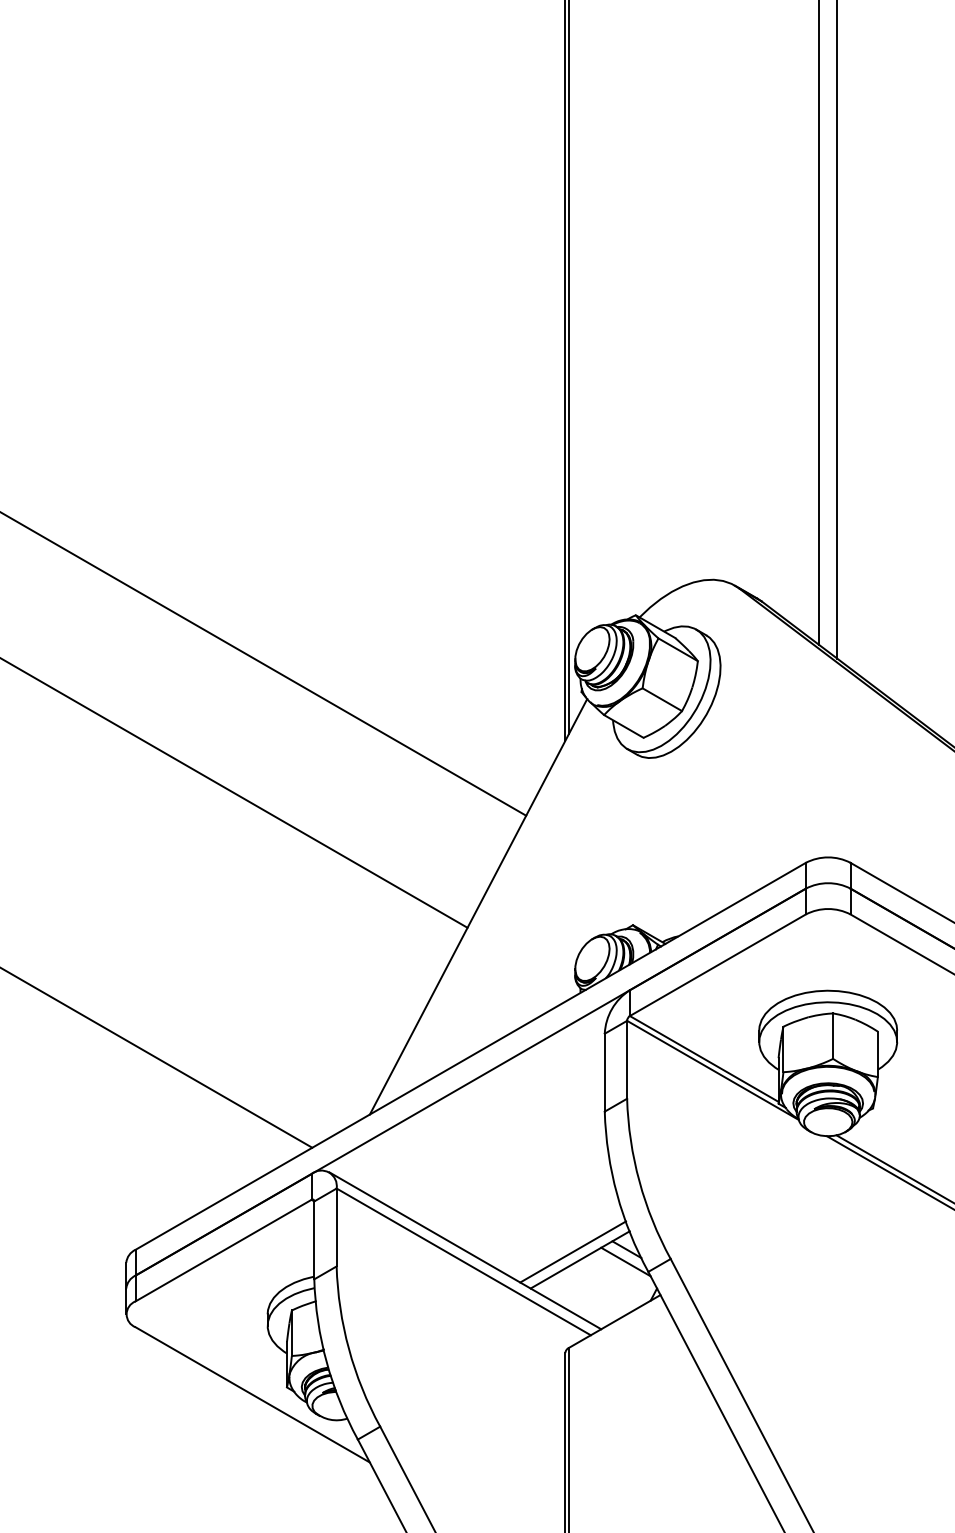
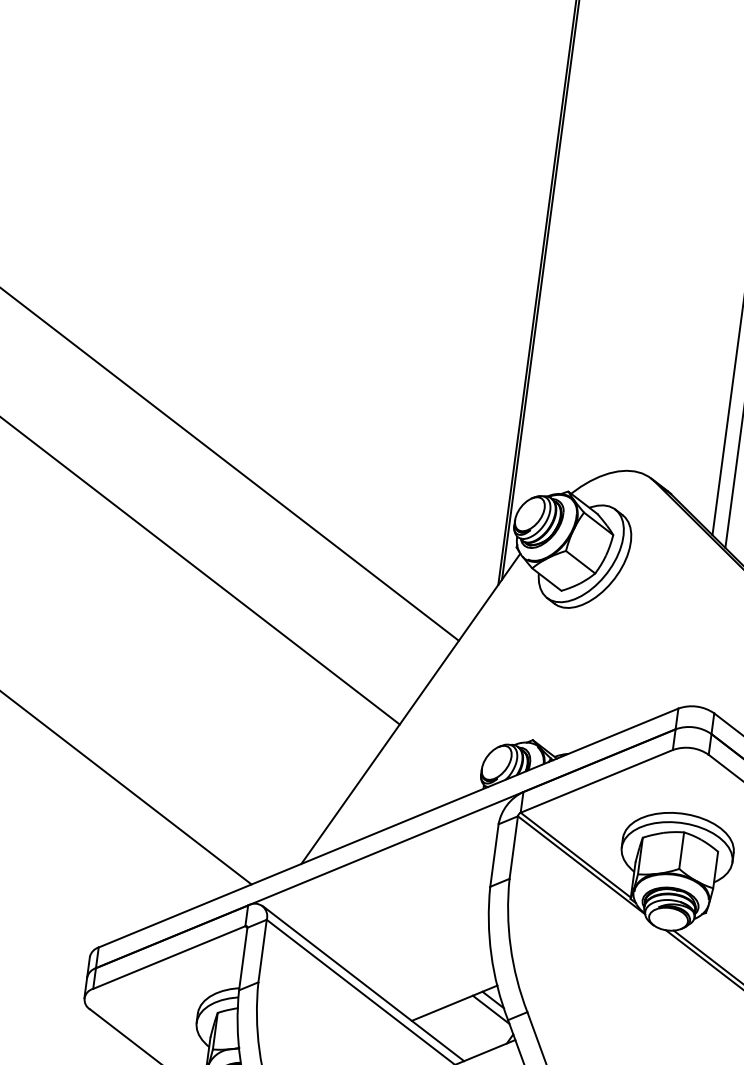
line: (573, 1251) -> (450, 995), removed

